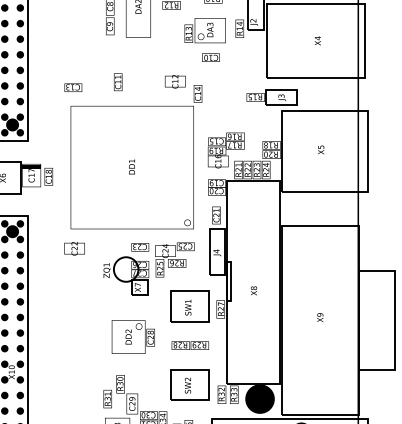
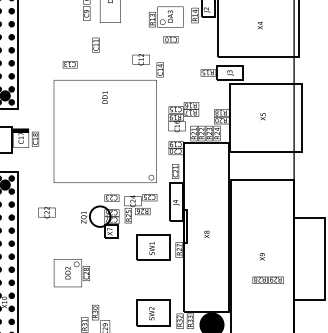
text: (118, 82) -> (96, 45), moved
text: (73, 87) -> (70, 64), moved
text: (131, 166) -> (104, 97), moved
text: (74, 248) -> (46, 212), moved
text: (132, 336) -> (71, 272), moved
text: (189, 345) -> (267, 280), moved

